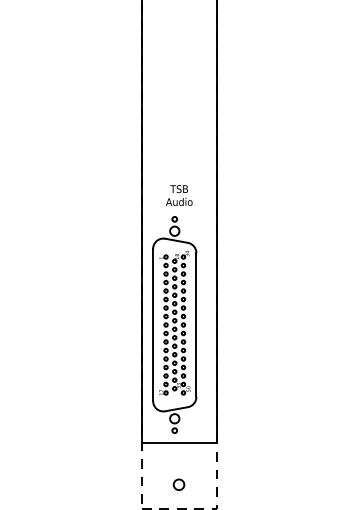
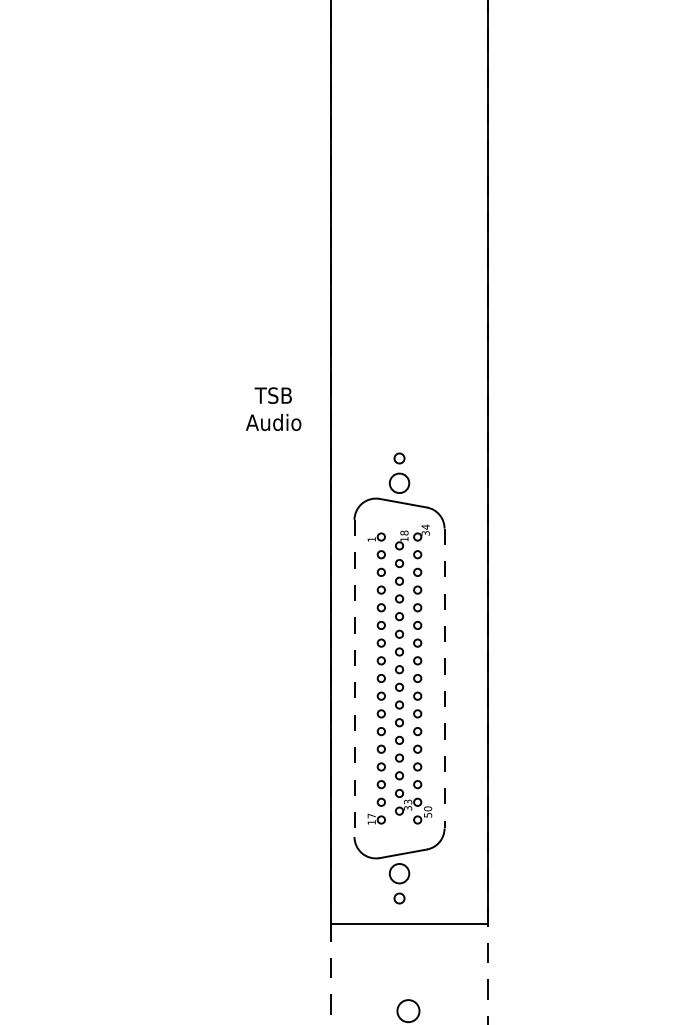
text: (179, 195) -> (274, 408), moved
line: (153, 325) -> (355, 679), solid -> dashed
line: (196, 325) -> (444, 679), solid -> dashed

